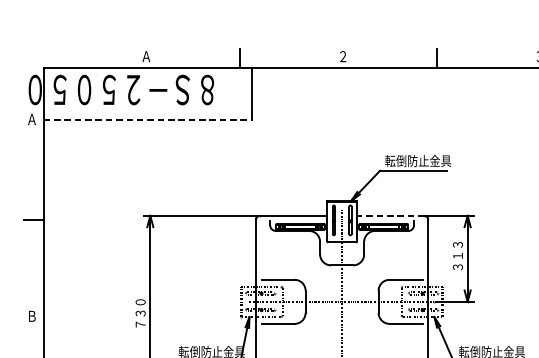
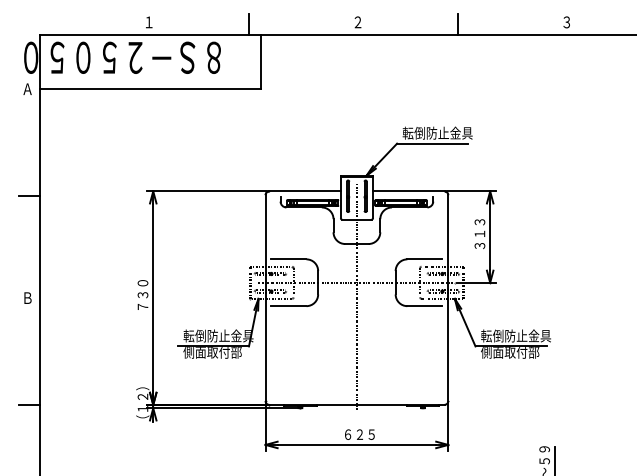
text: (146, 56) -> (149, 22), Ａ -> １
line: (147, 119) -> (150, 89), dashed -> solid
line: (390, 215) -> (408, 191), dashed -> solid

